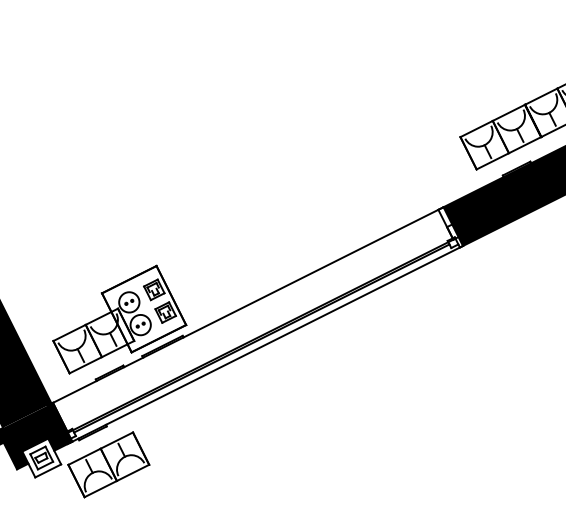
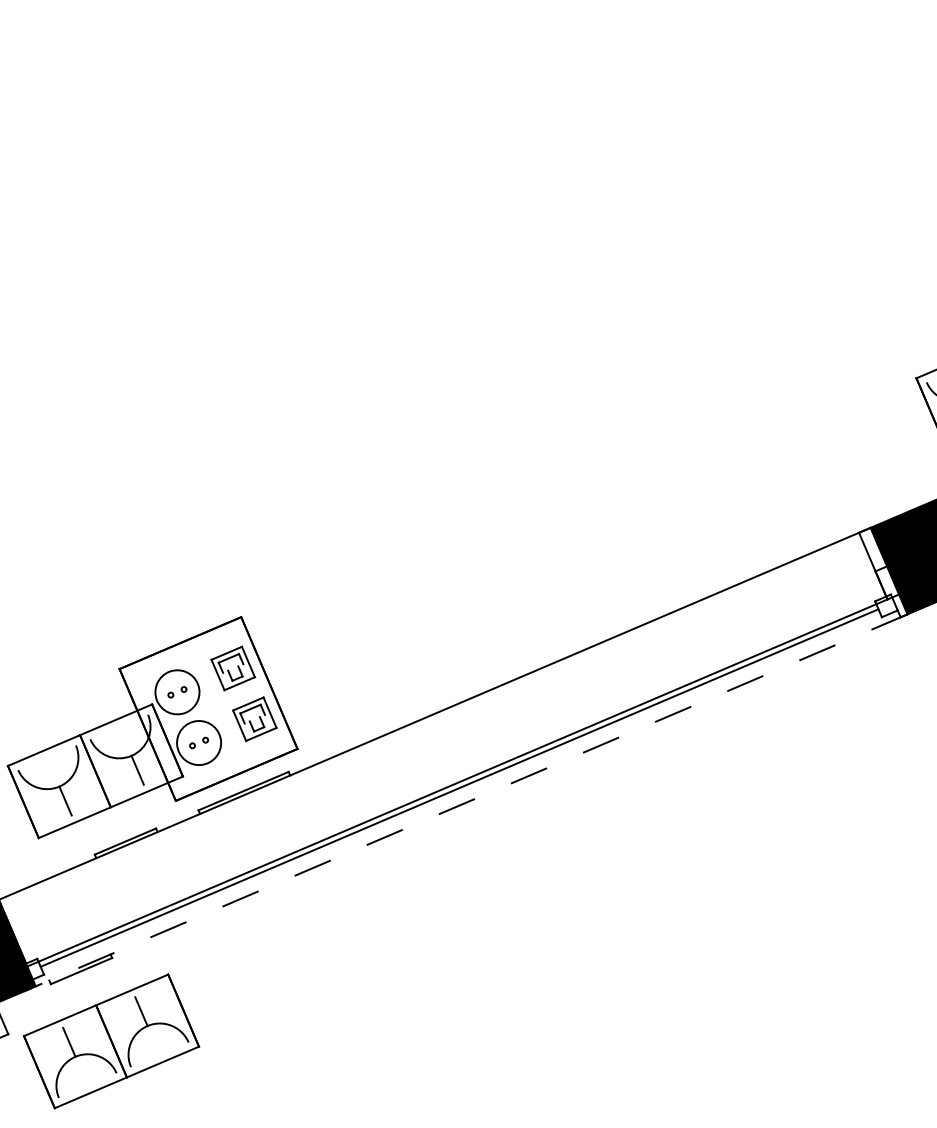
line: (267, 344) -> (471, 801), solid -> dashed

